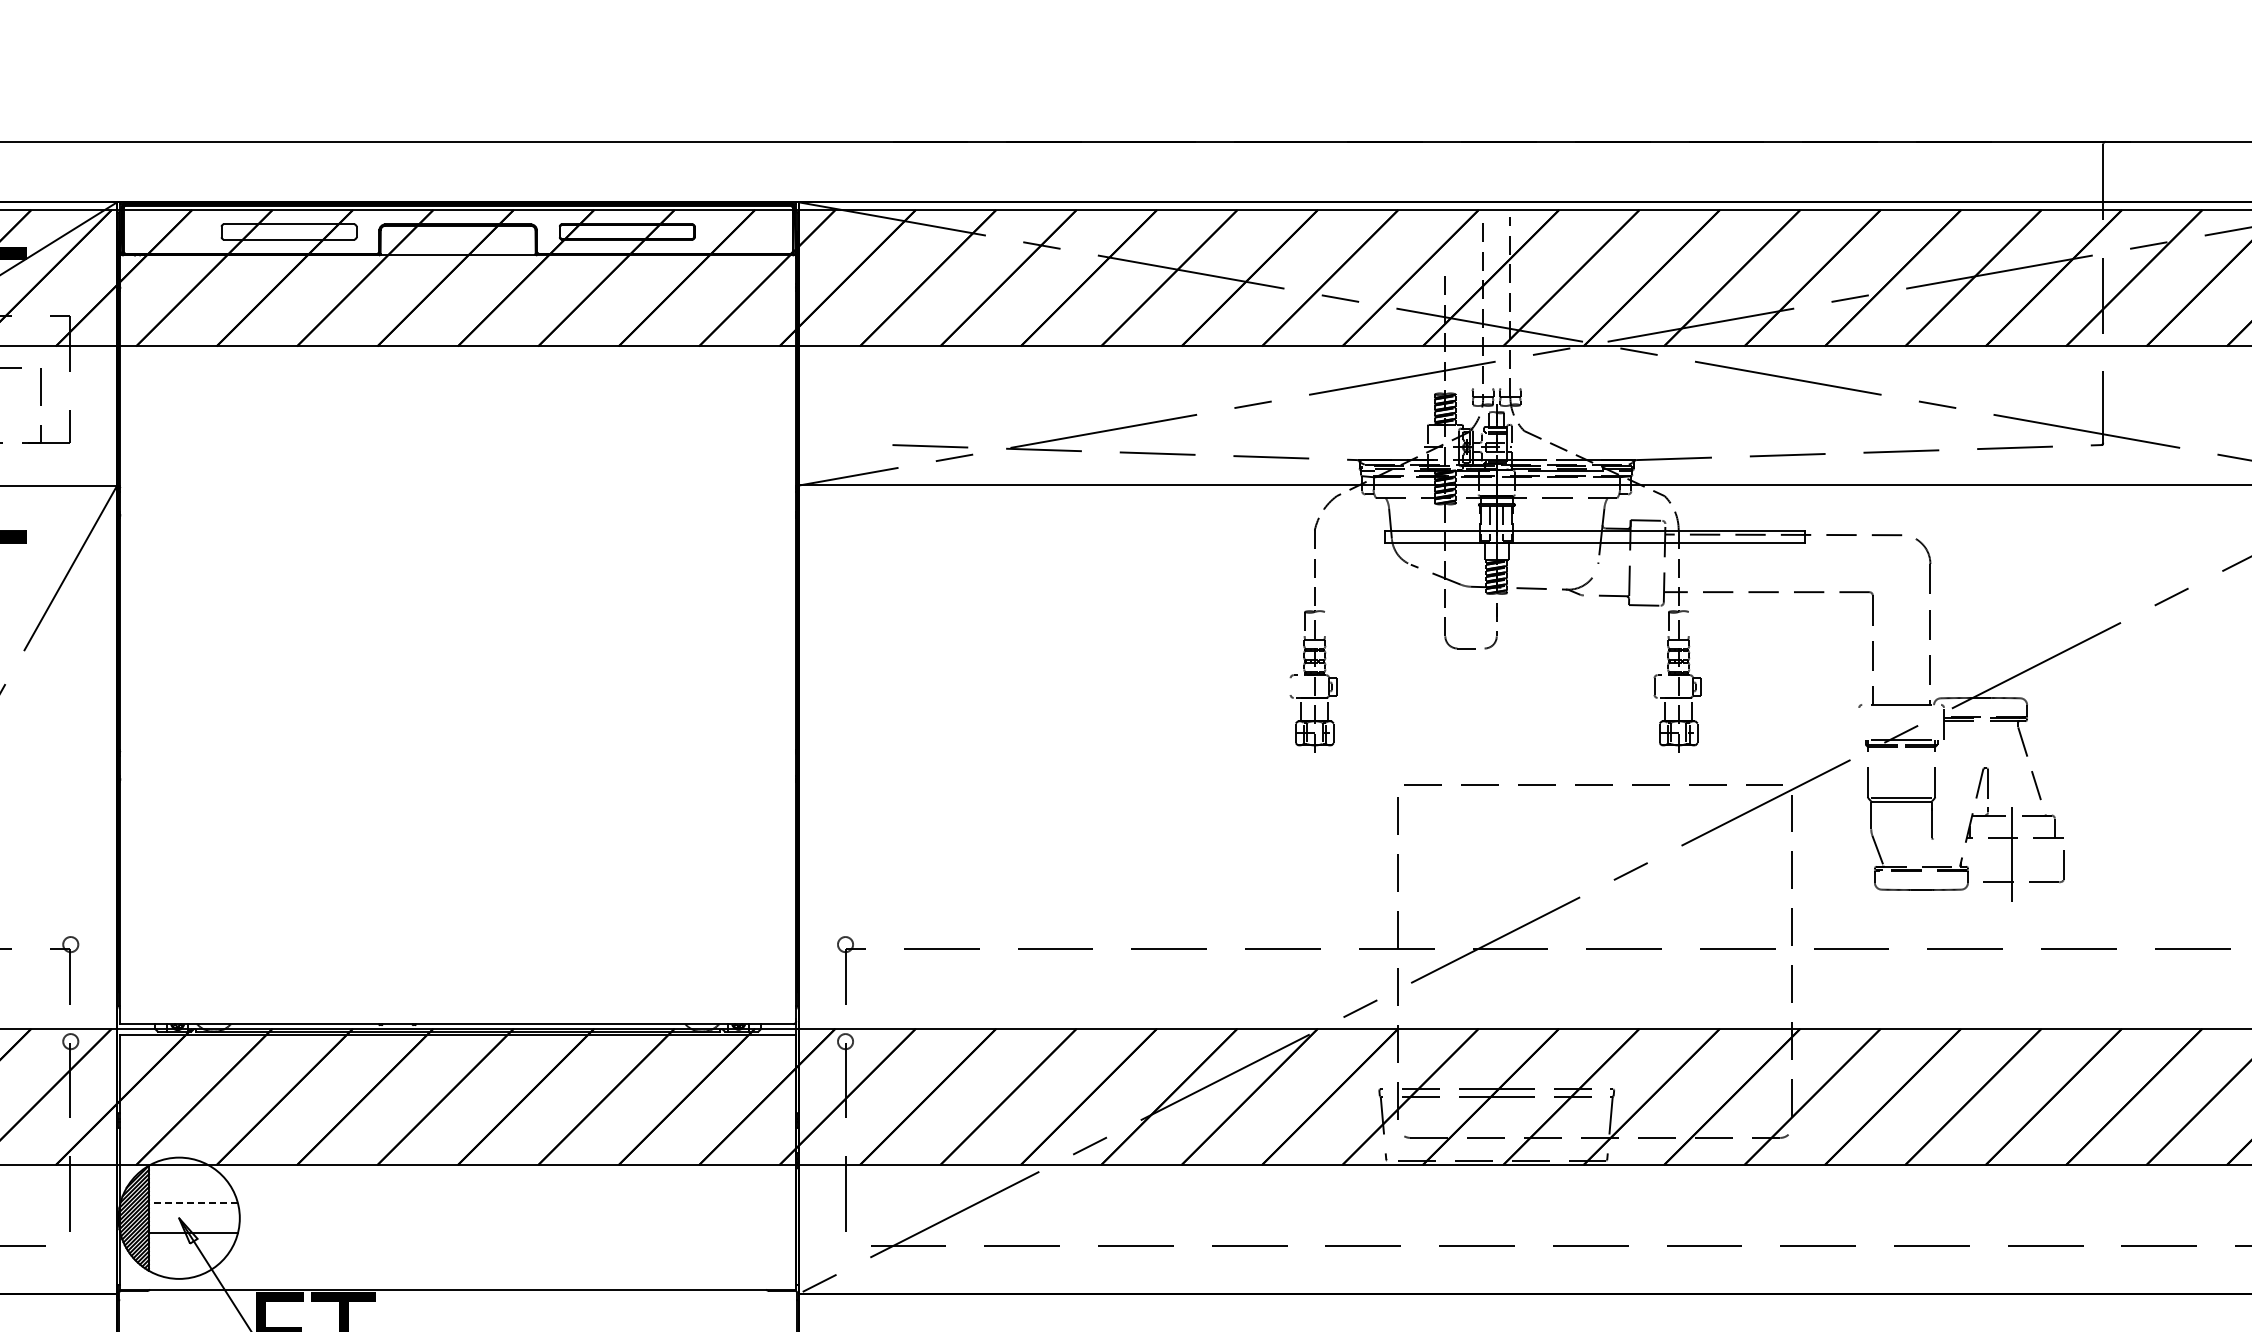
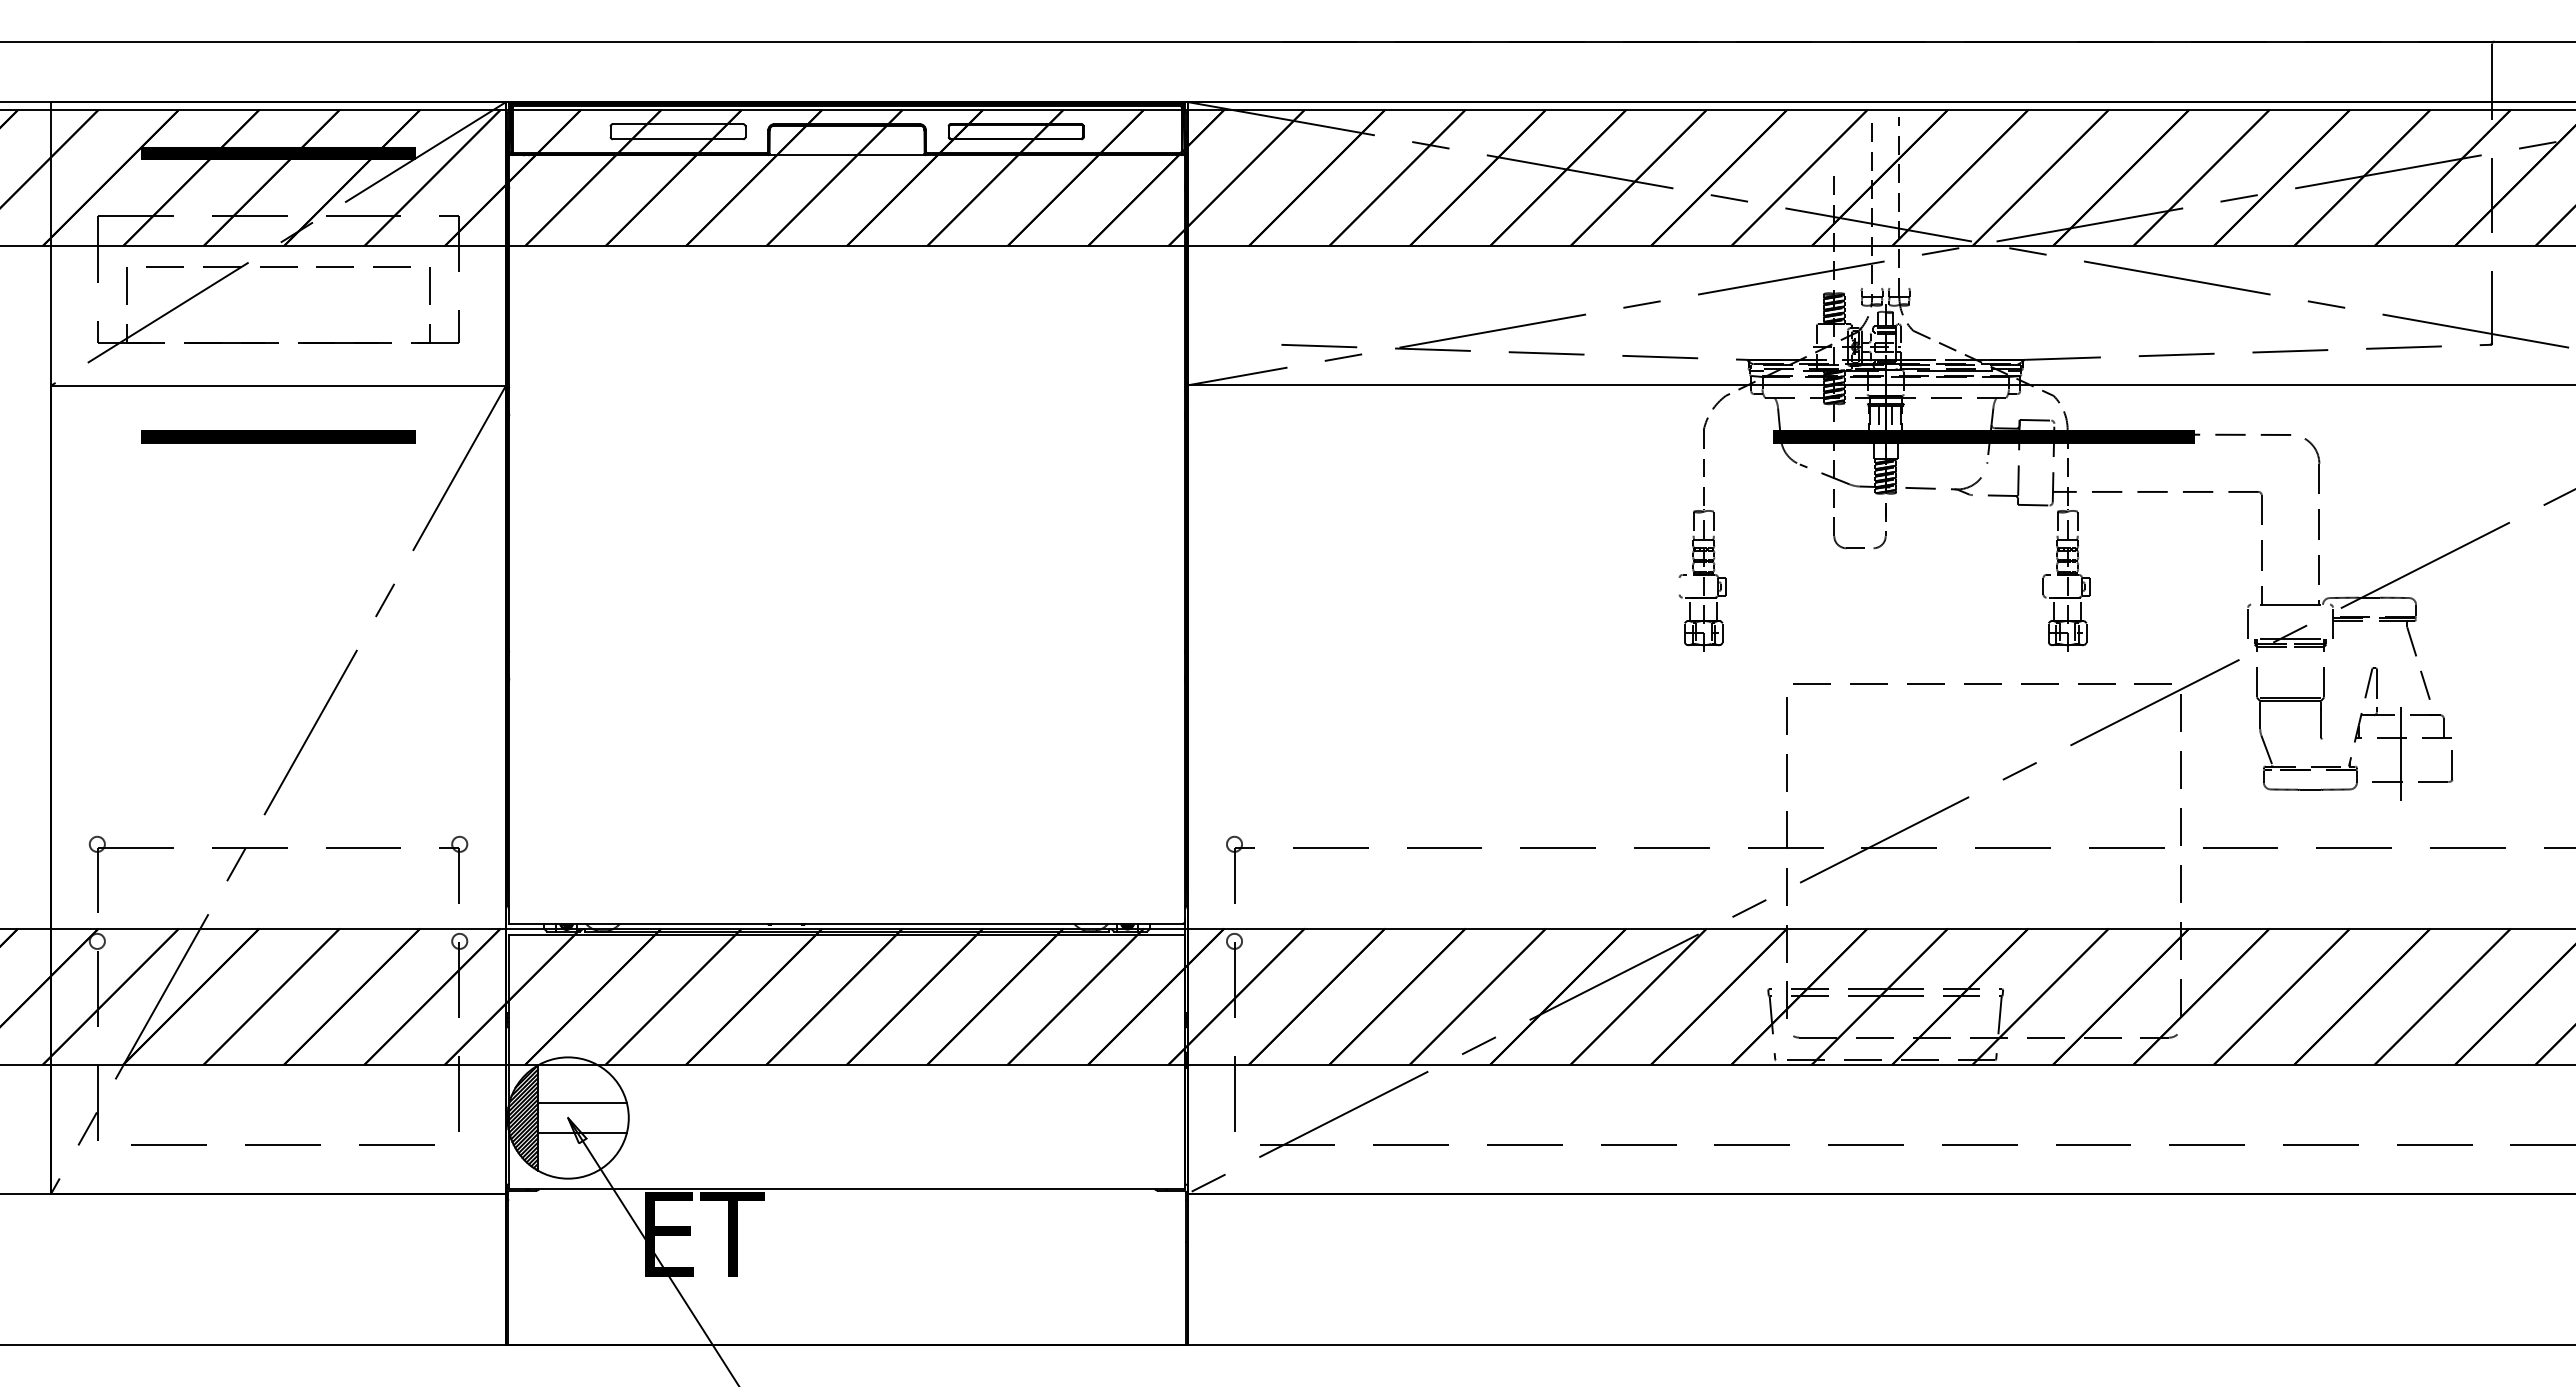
hatch: (1595, 536) -> (1984, 436), added
line: (1324, 623) -> (1713, 523), added
line: (1688, 623) -> (2077, 523), added
line: (1859, 723) -> (2248, 623), added
line: (193, 1202) -> (582, 1102), dashed -> solid

